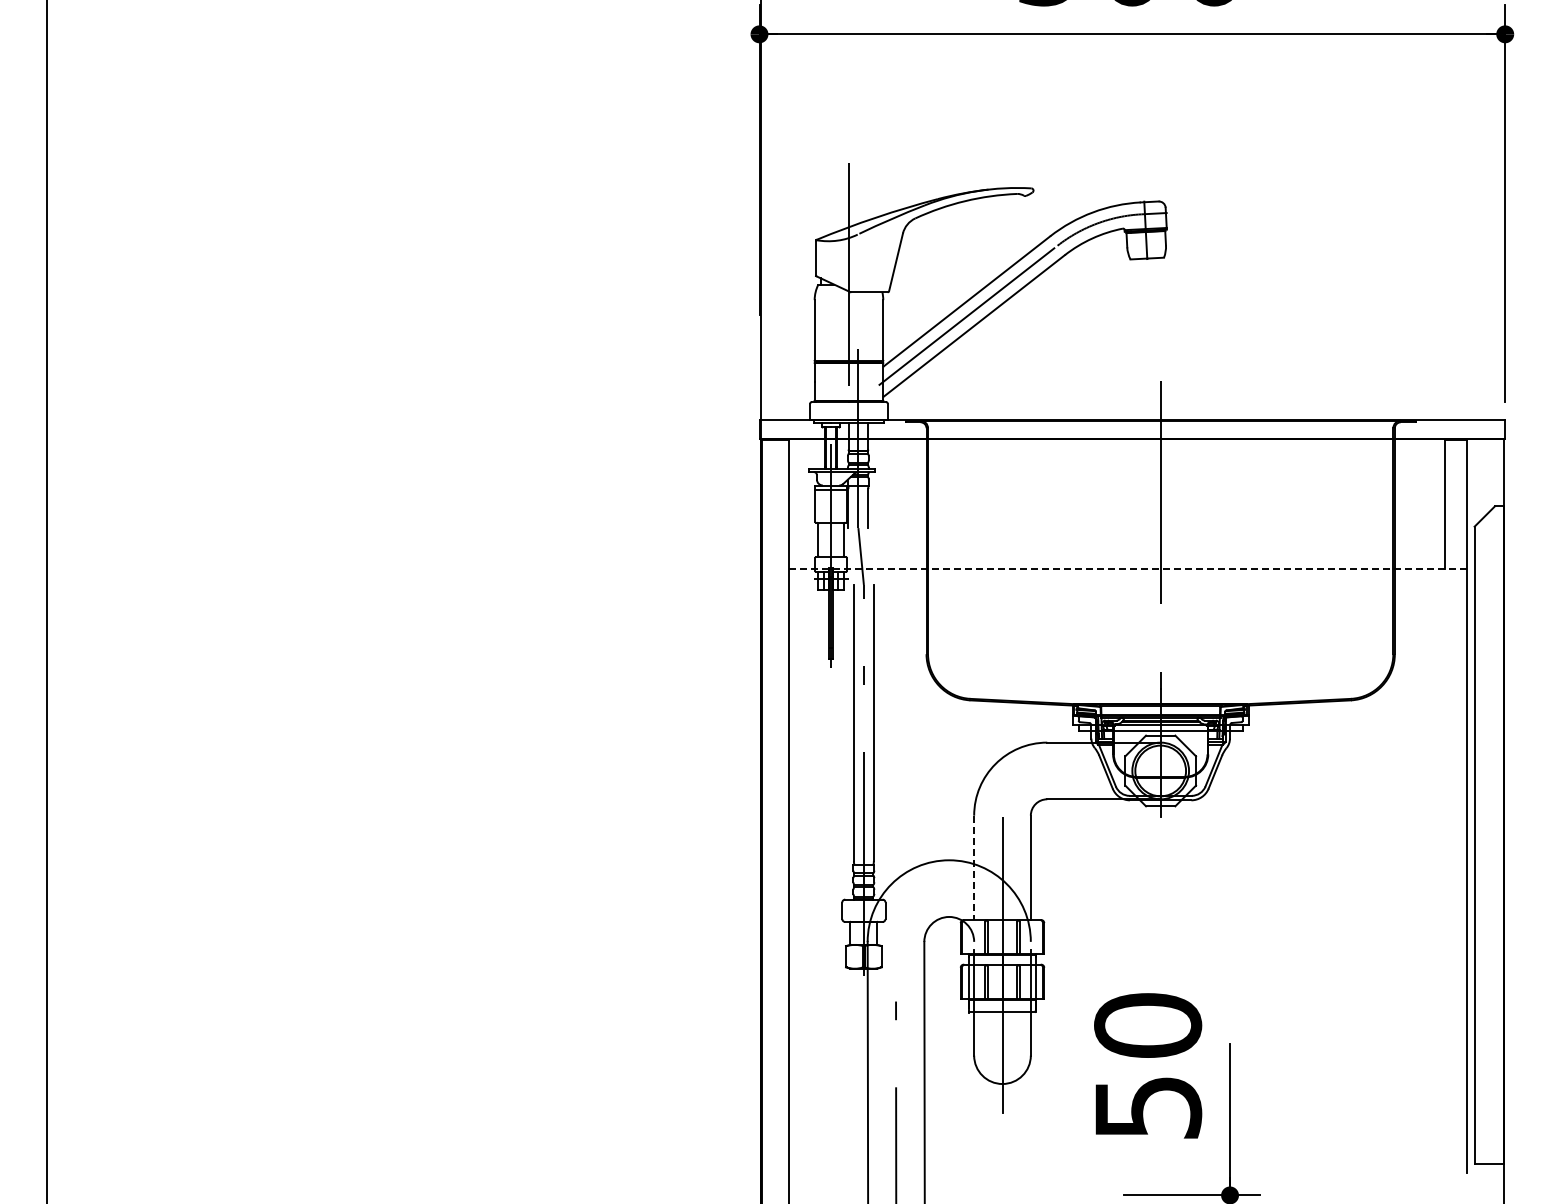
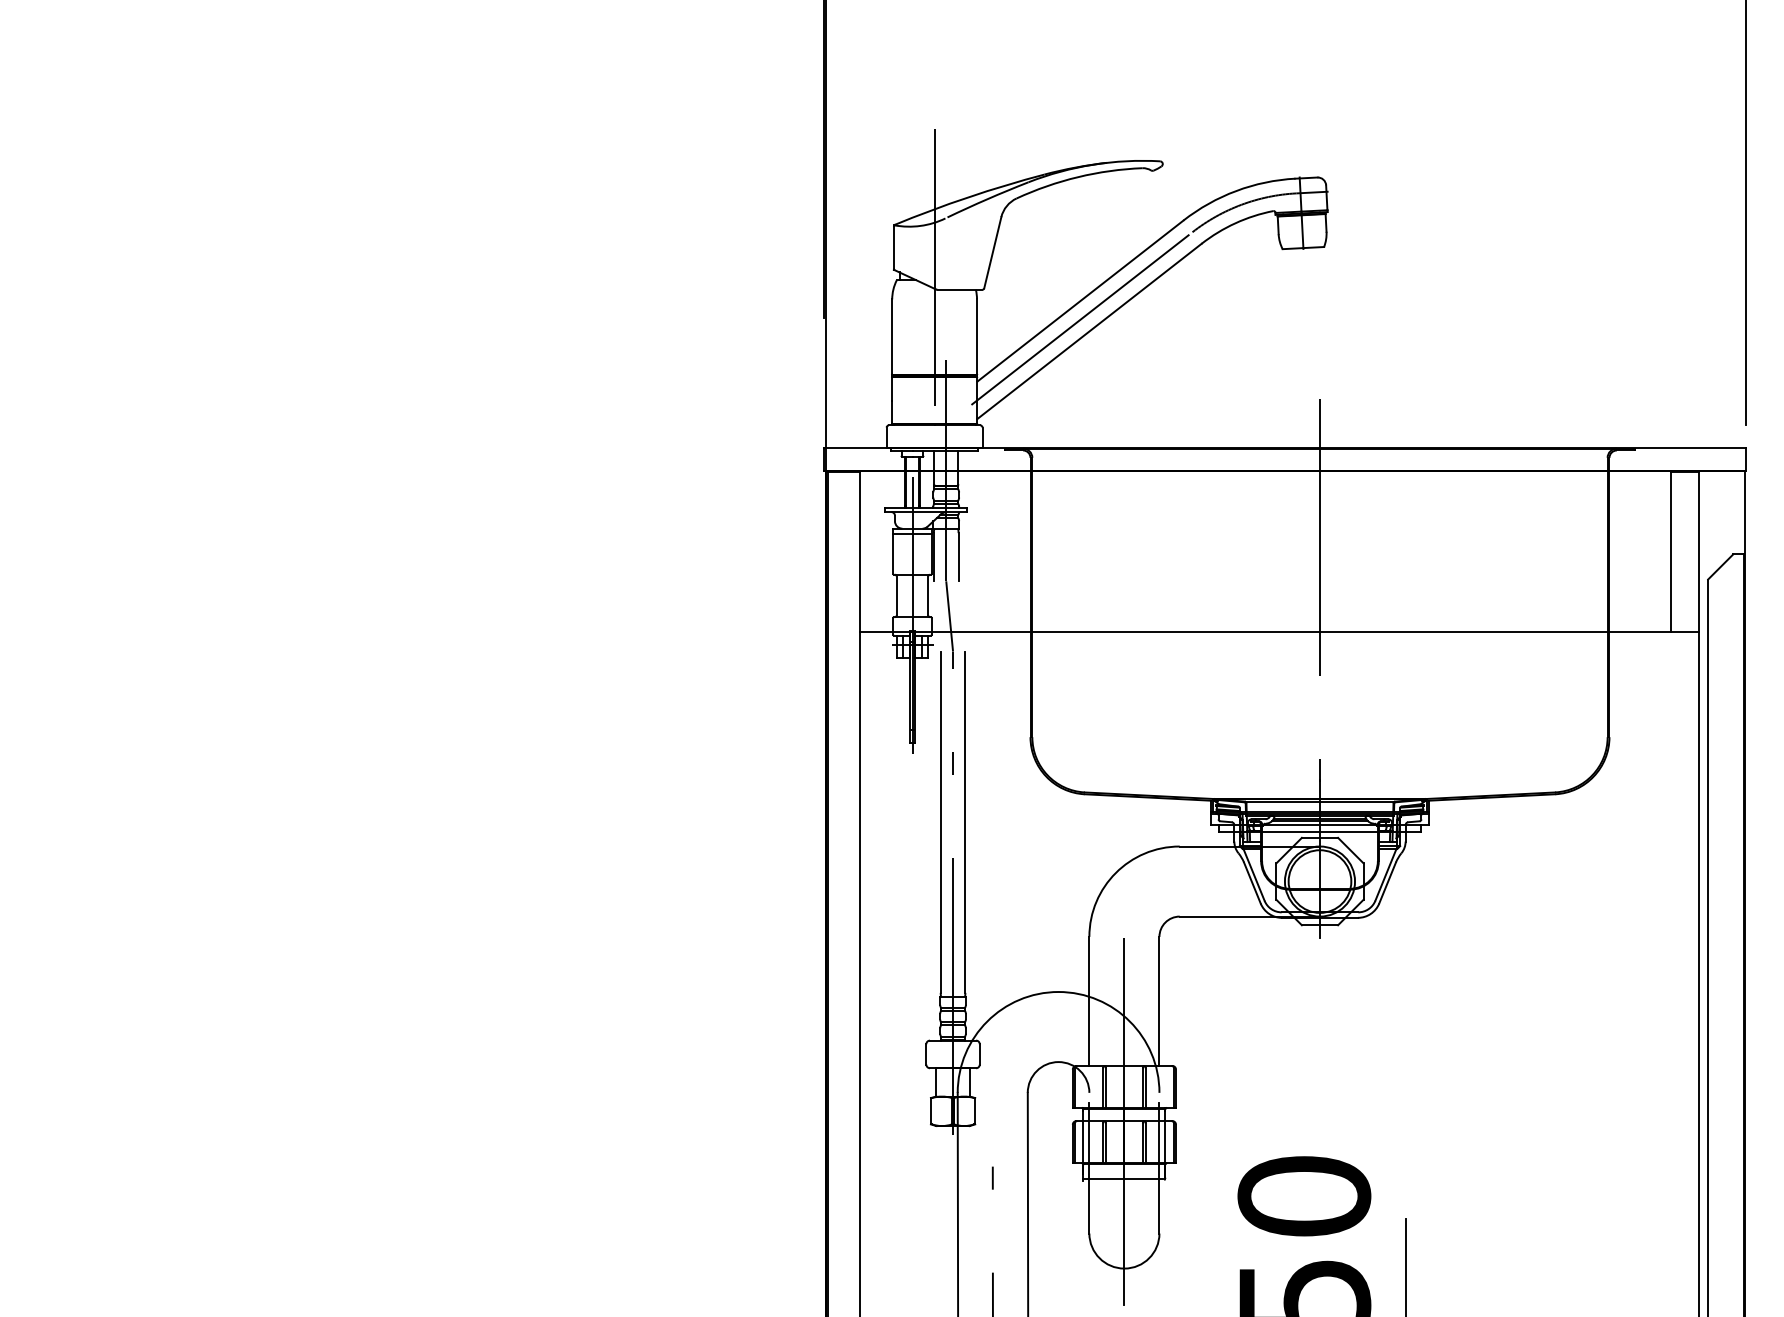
line: (1127, 569) -> (1278, 632), dashed -> solid
line: (974, 868) -> (1089, 1002), dashed -> solid

